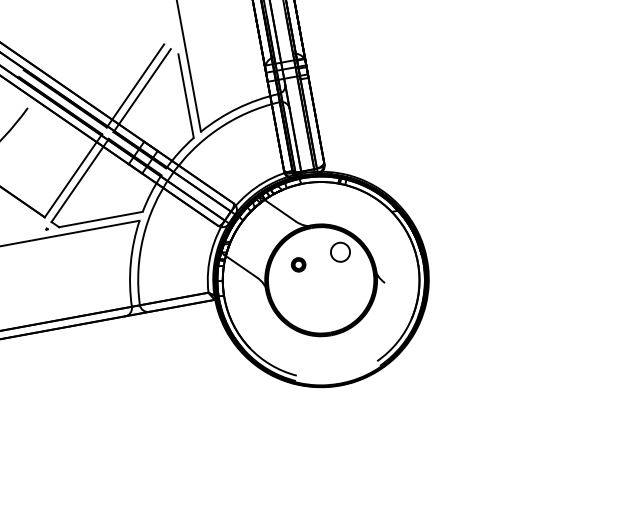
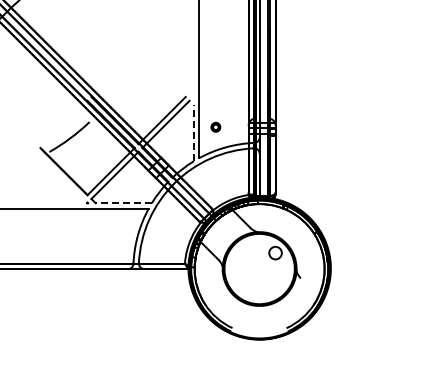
line: (185, 95) -> (193, 132), solid -> dashed
line: (100, 219) -> (123, 203), solid -> dashed
part: (297, 263) -> (215, 126), moved

